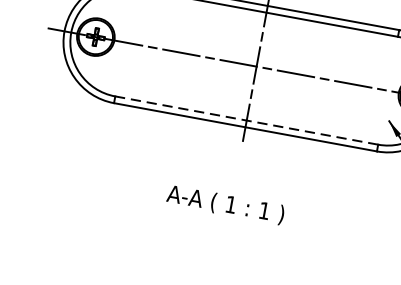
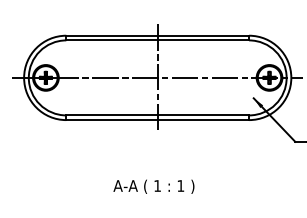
line: (246, 120) -> (157, 115), dashed -> solid
text: (225, 204) -> (153, 186), moved

